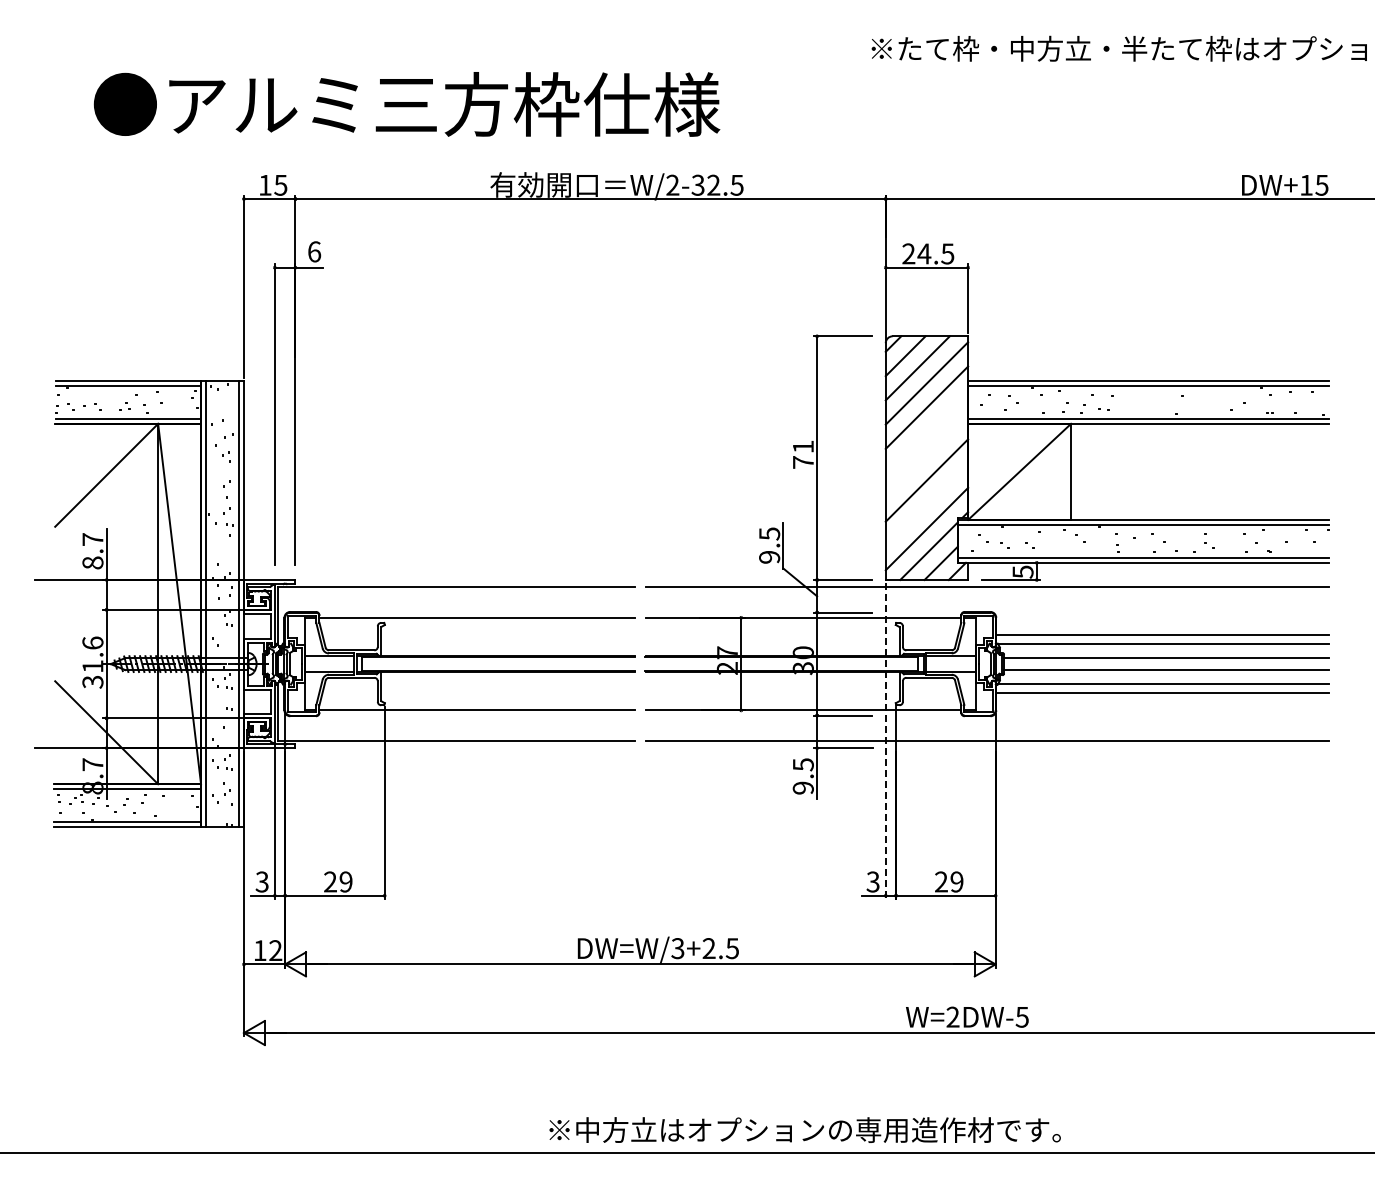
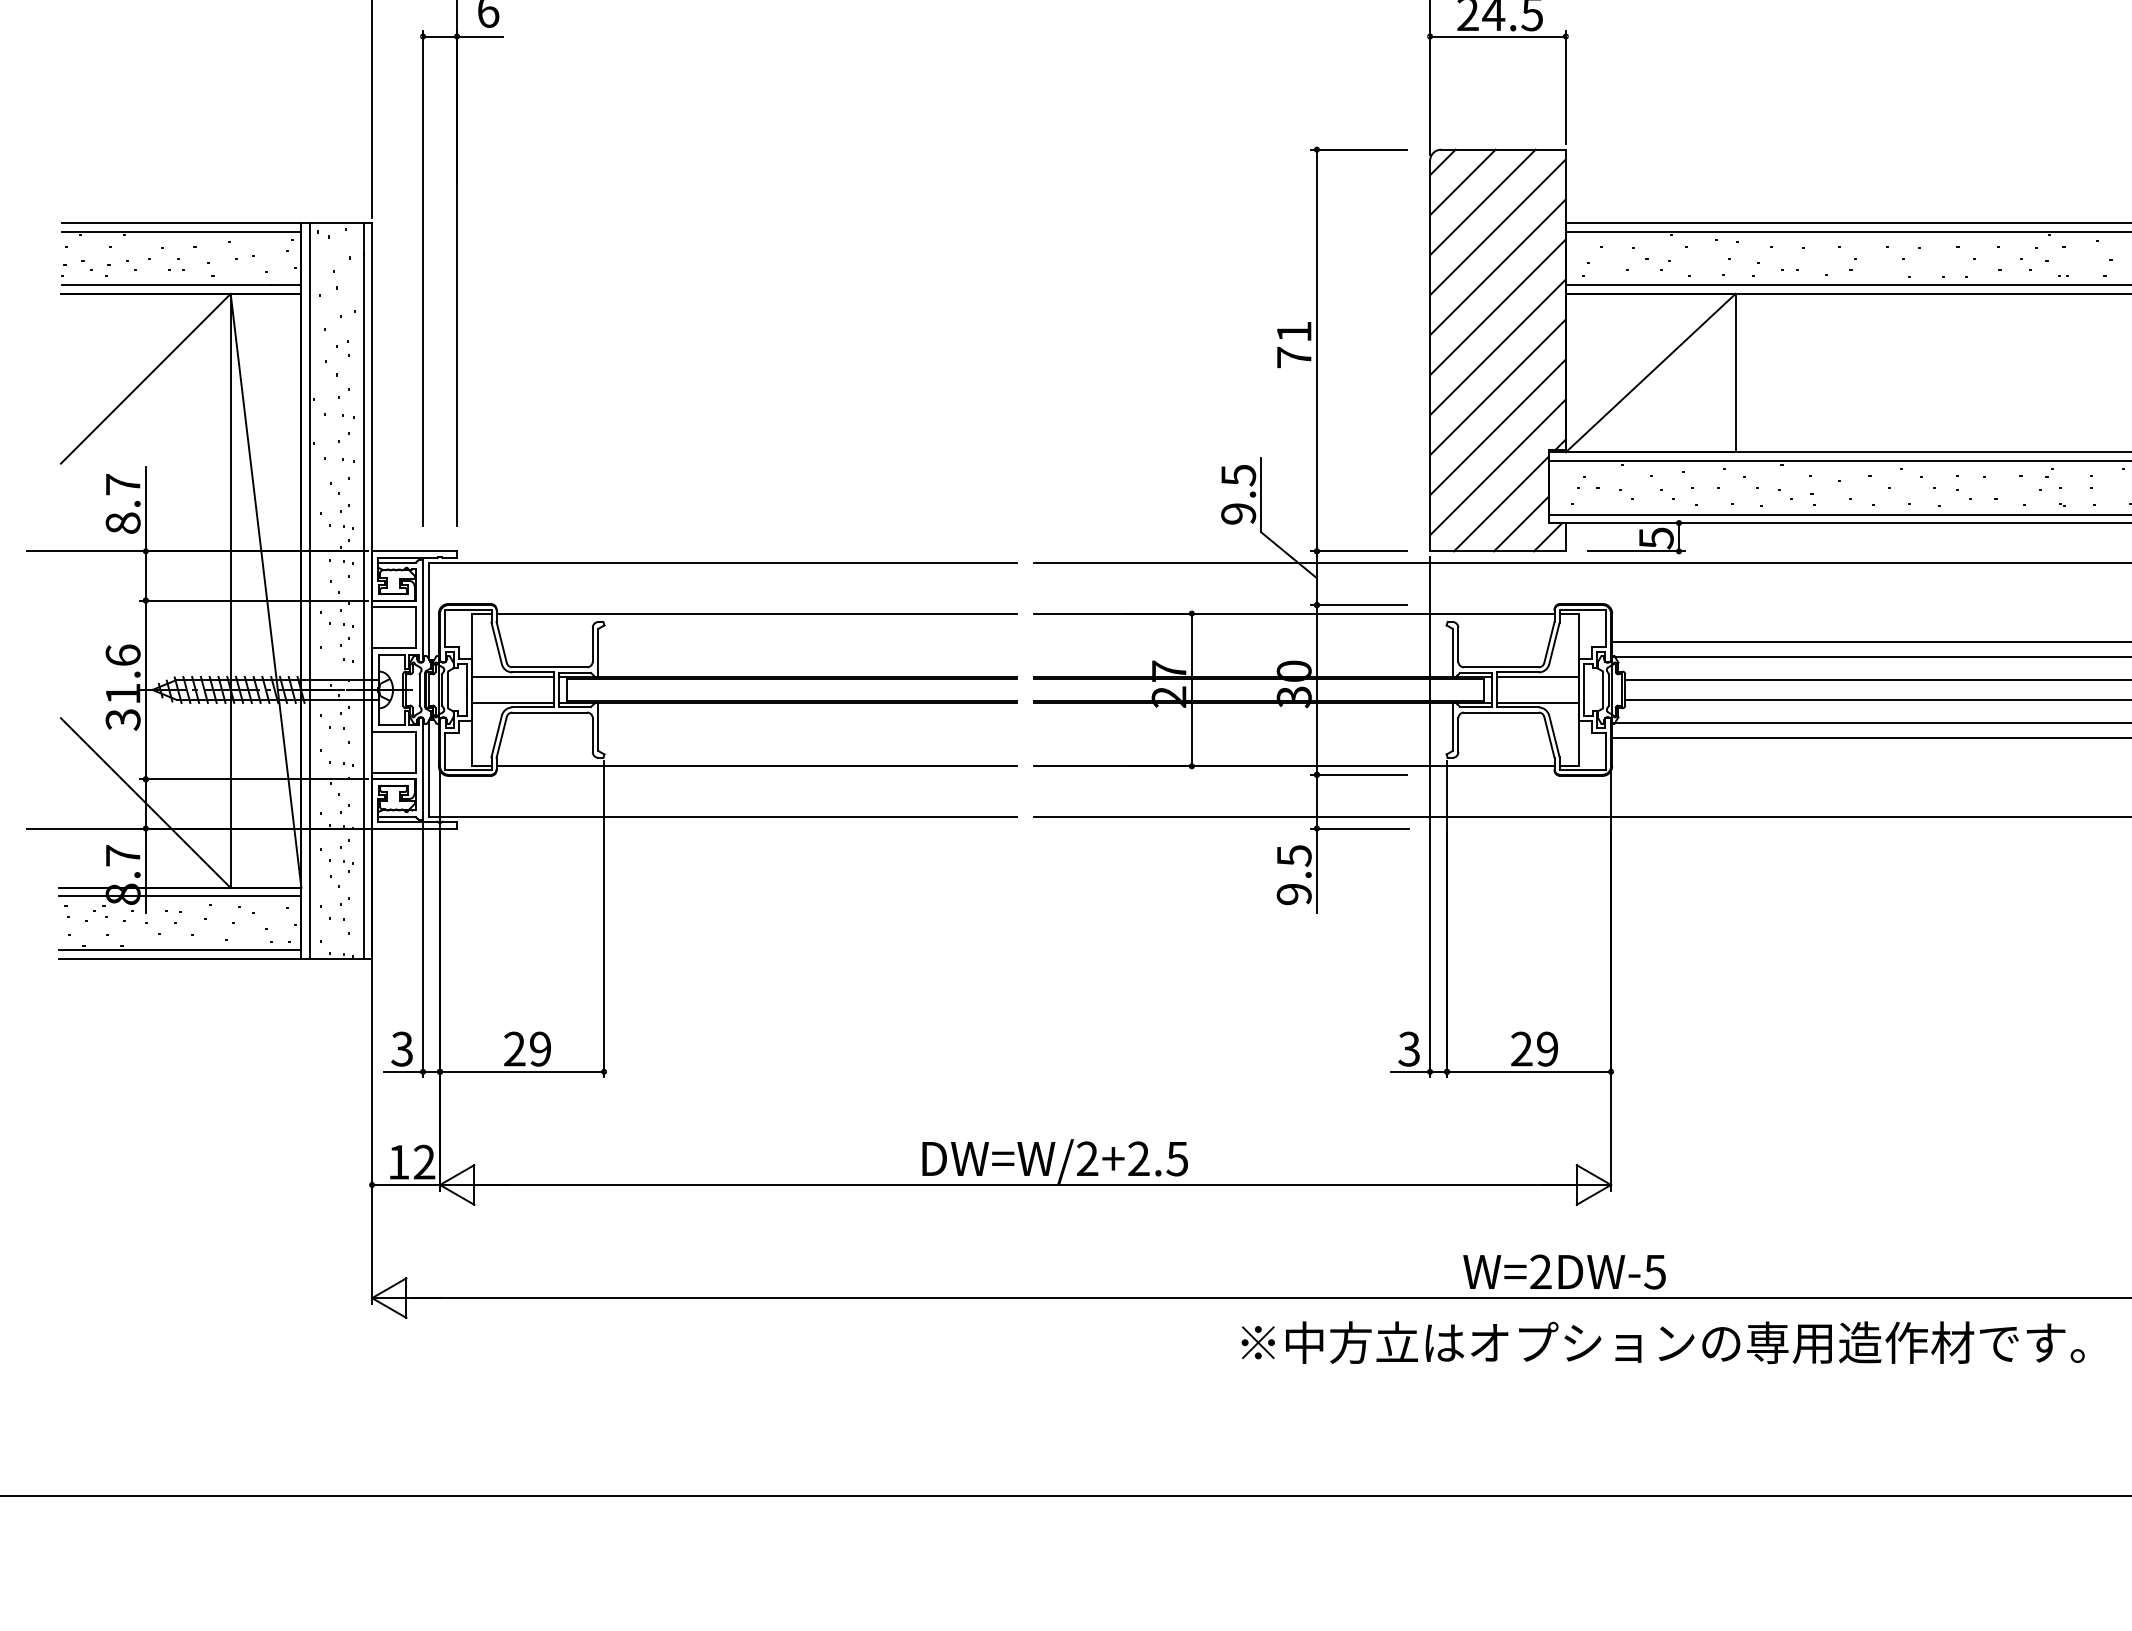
line: (926, 431) -> (1497, 306), added
line: (926, 456) -> (1497, 347), added
line: (926, 504) -> (1497, 426), added
line: (885, 741) -> (1429, 817), dashed -> solid
text: (677, 948) -> (1086, 1158), DW=W/3+2.5 -> DW=W/2+2.5
text: (804, 1129) -> (1662, 1341), moved

